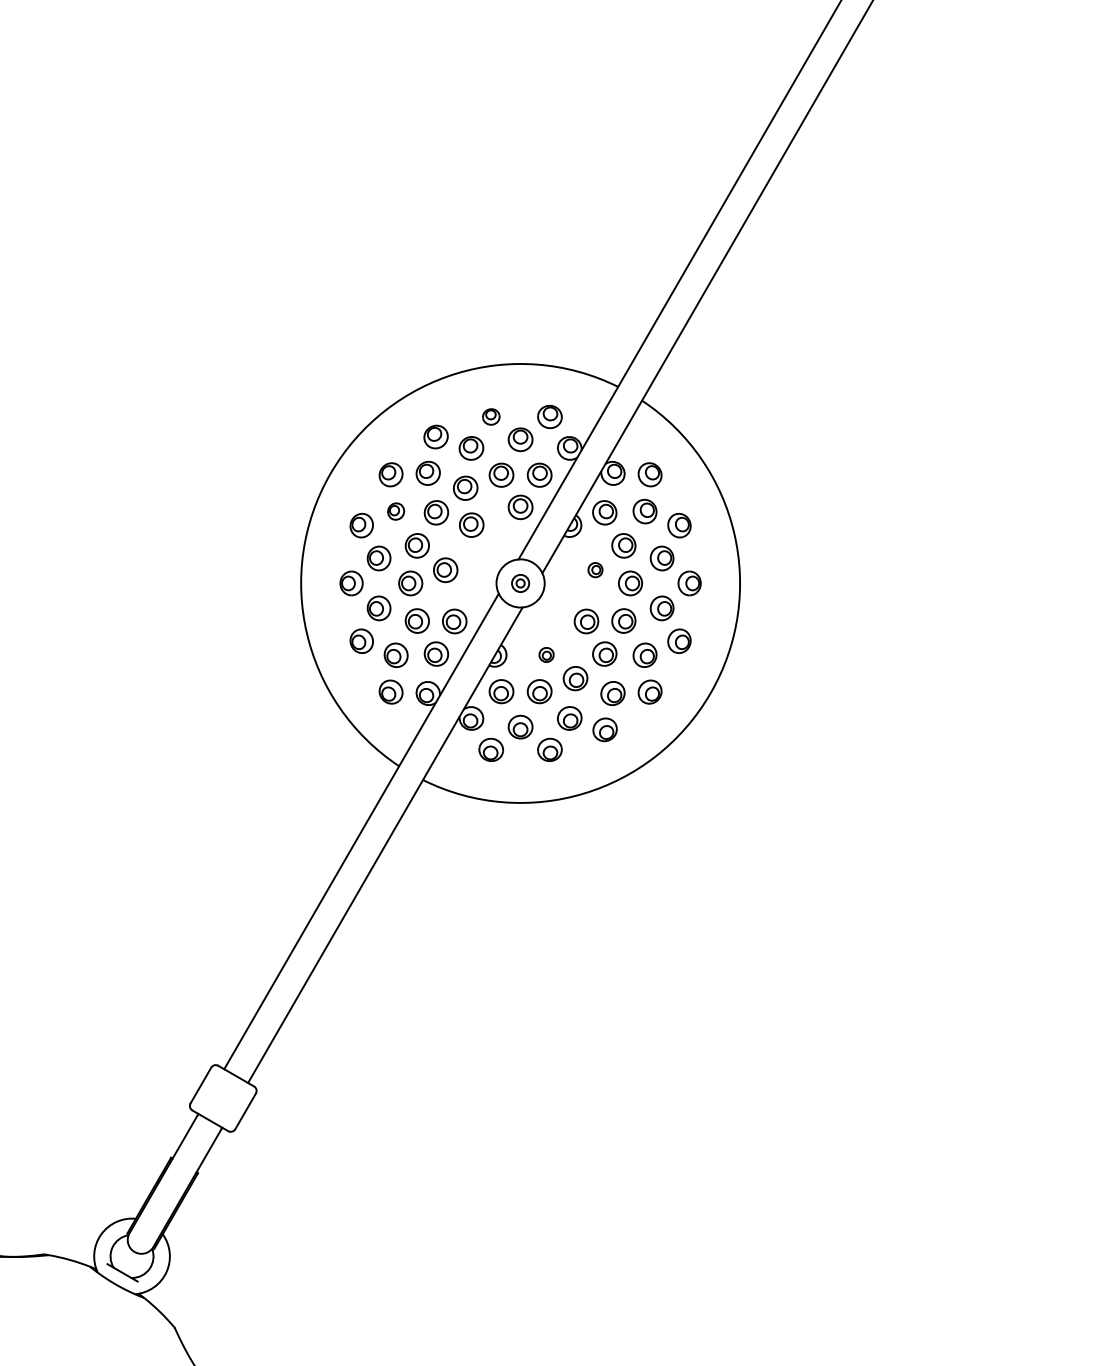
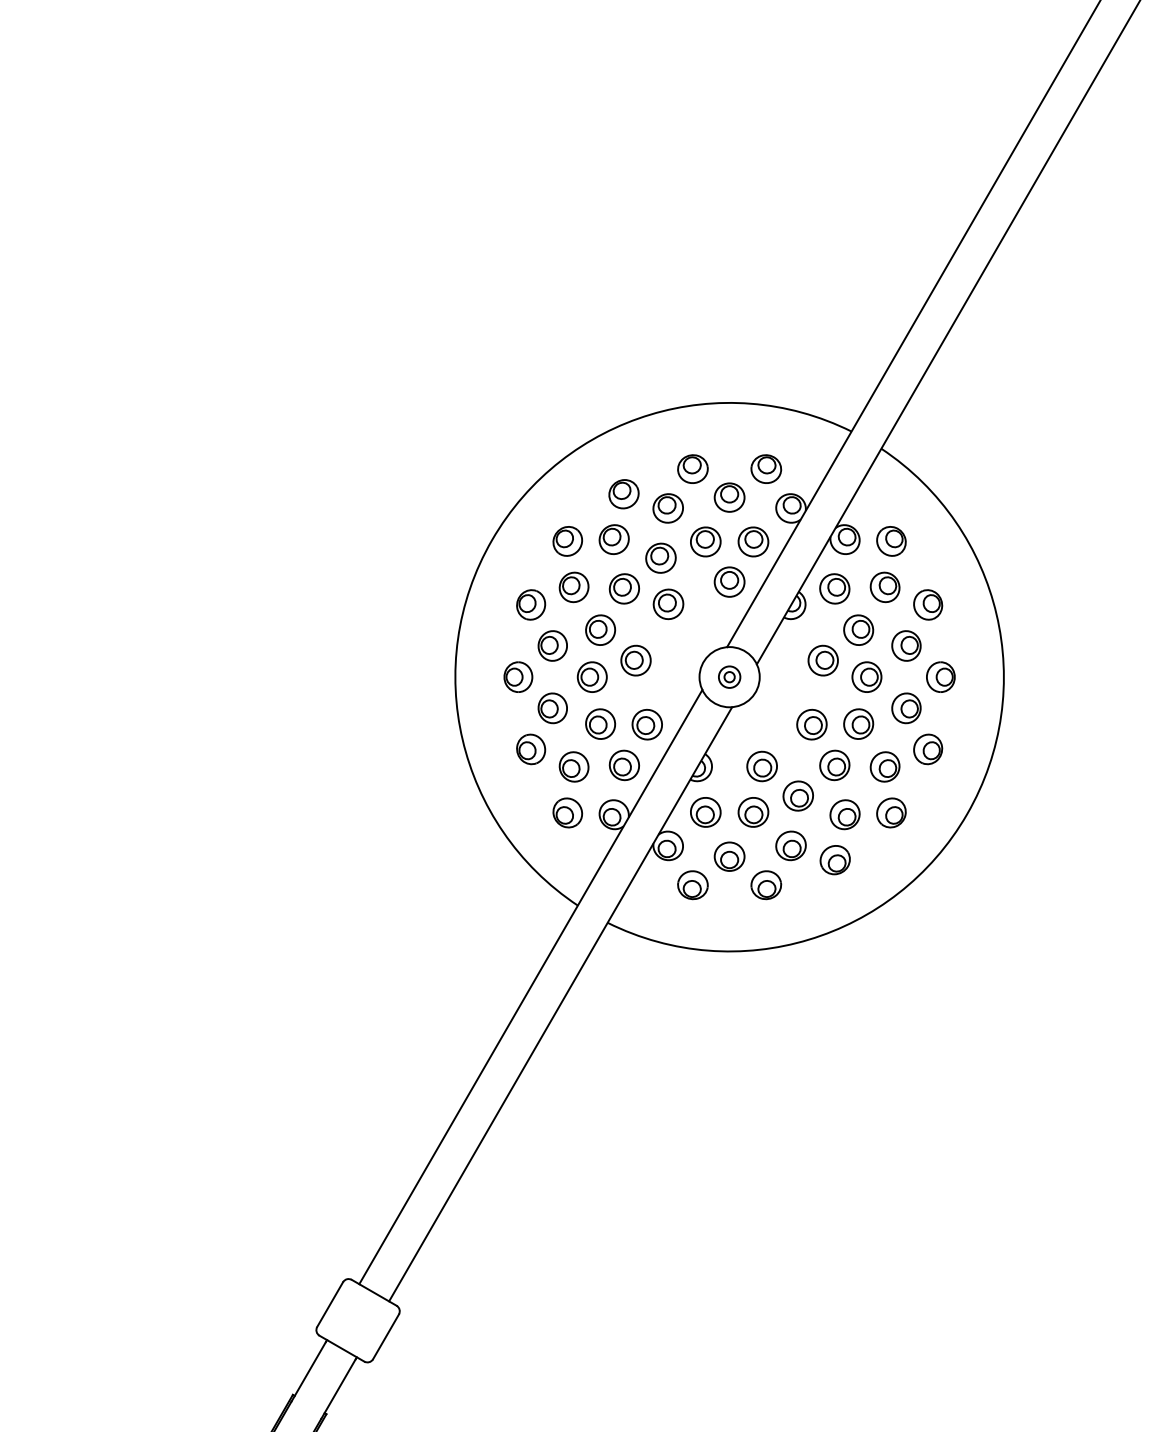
part: (491, 416) -> (693, 468), size x1.43
part: (395, 511) -> (573, 587), size x1.43
part: (595, 569) -> (823, 659), size x1.67
part: (546, 654) -> (761, 765), size x1.67

